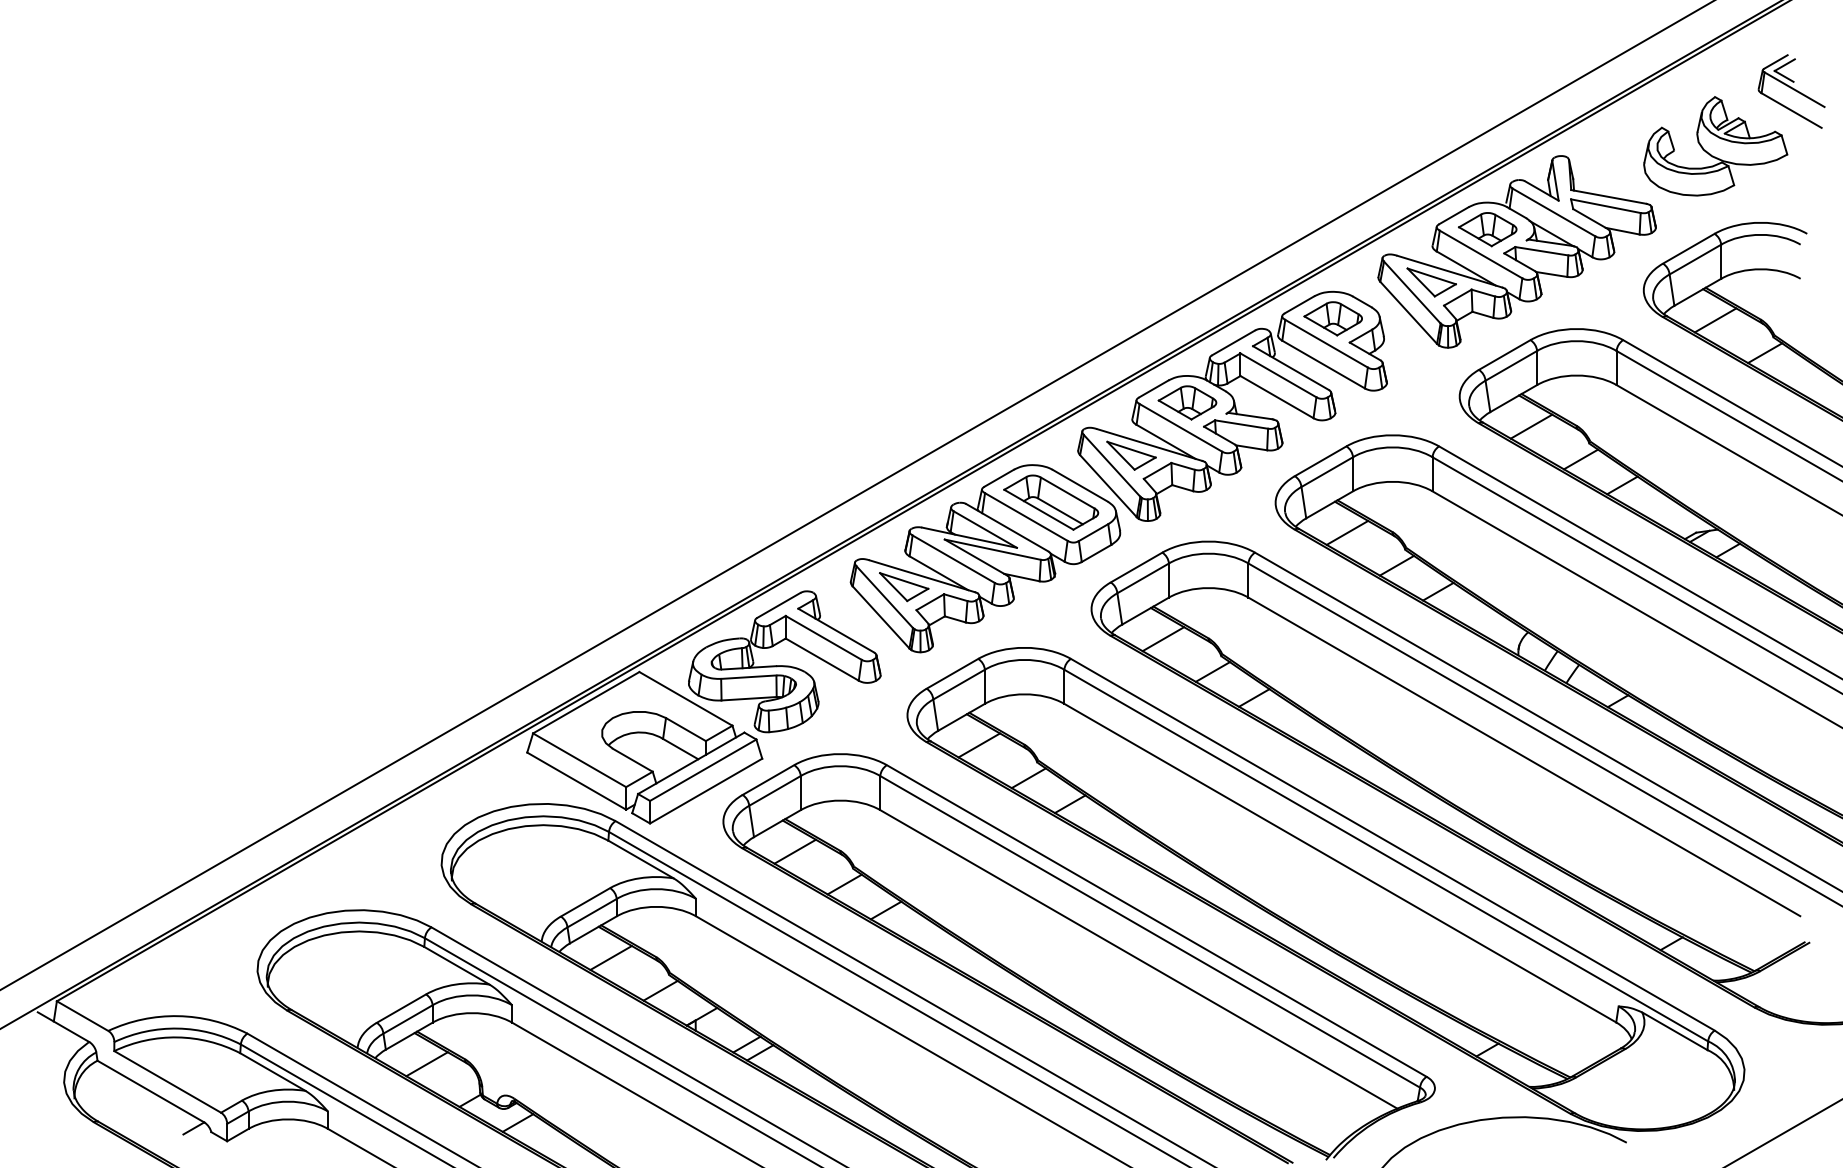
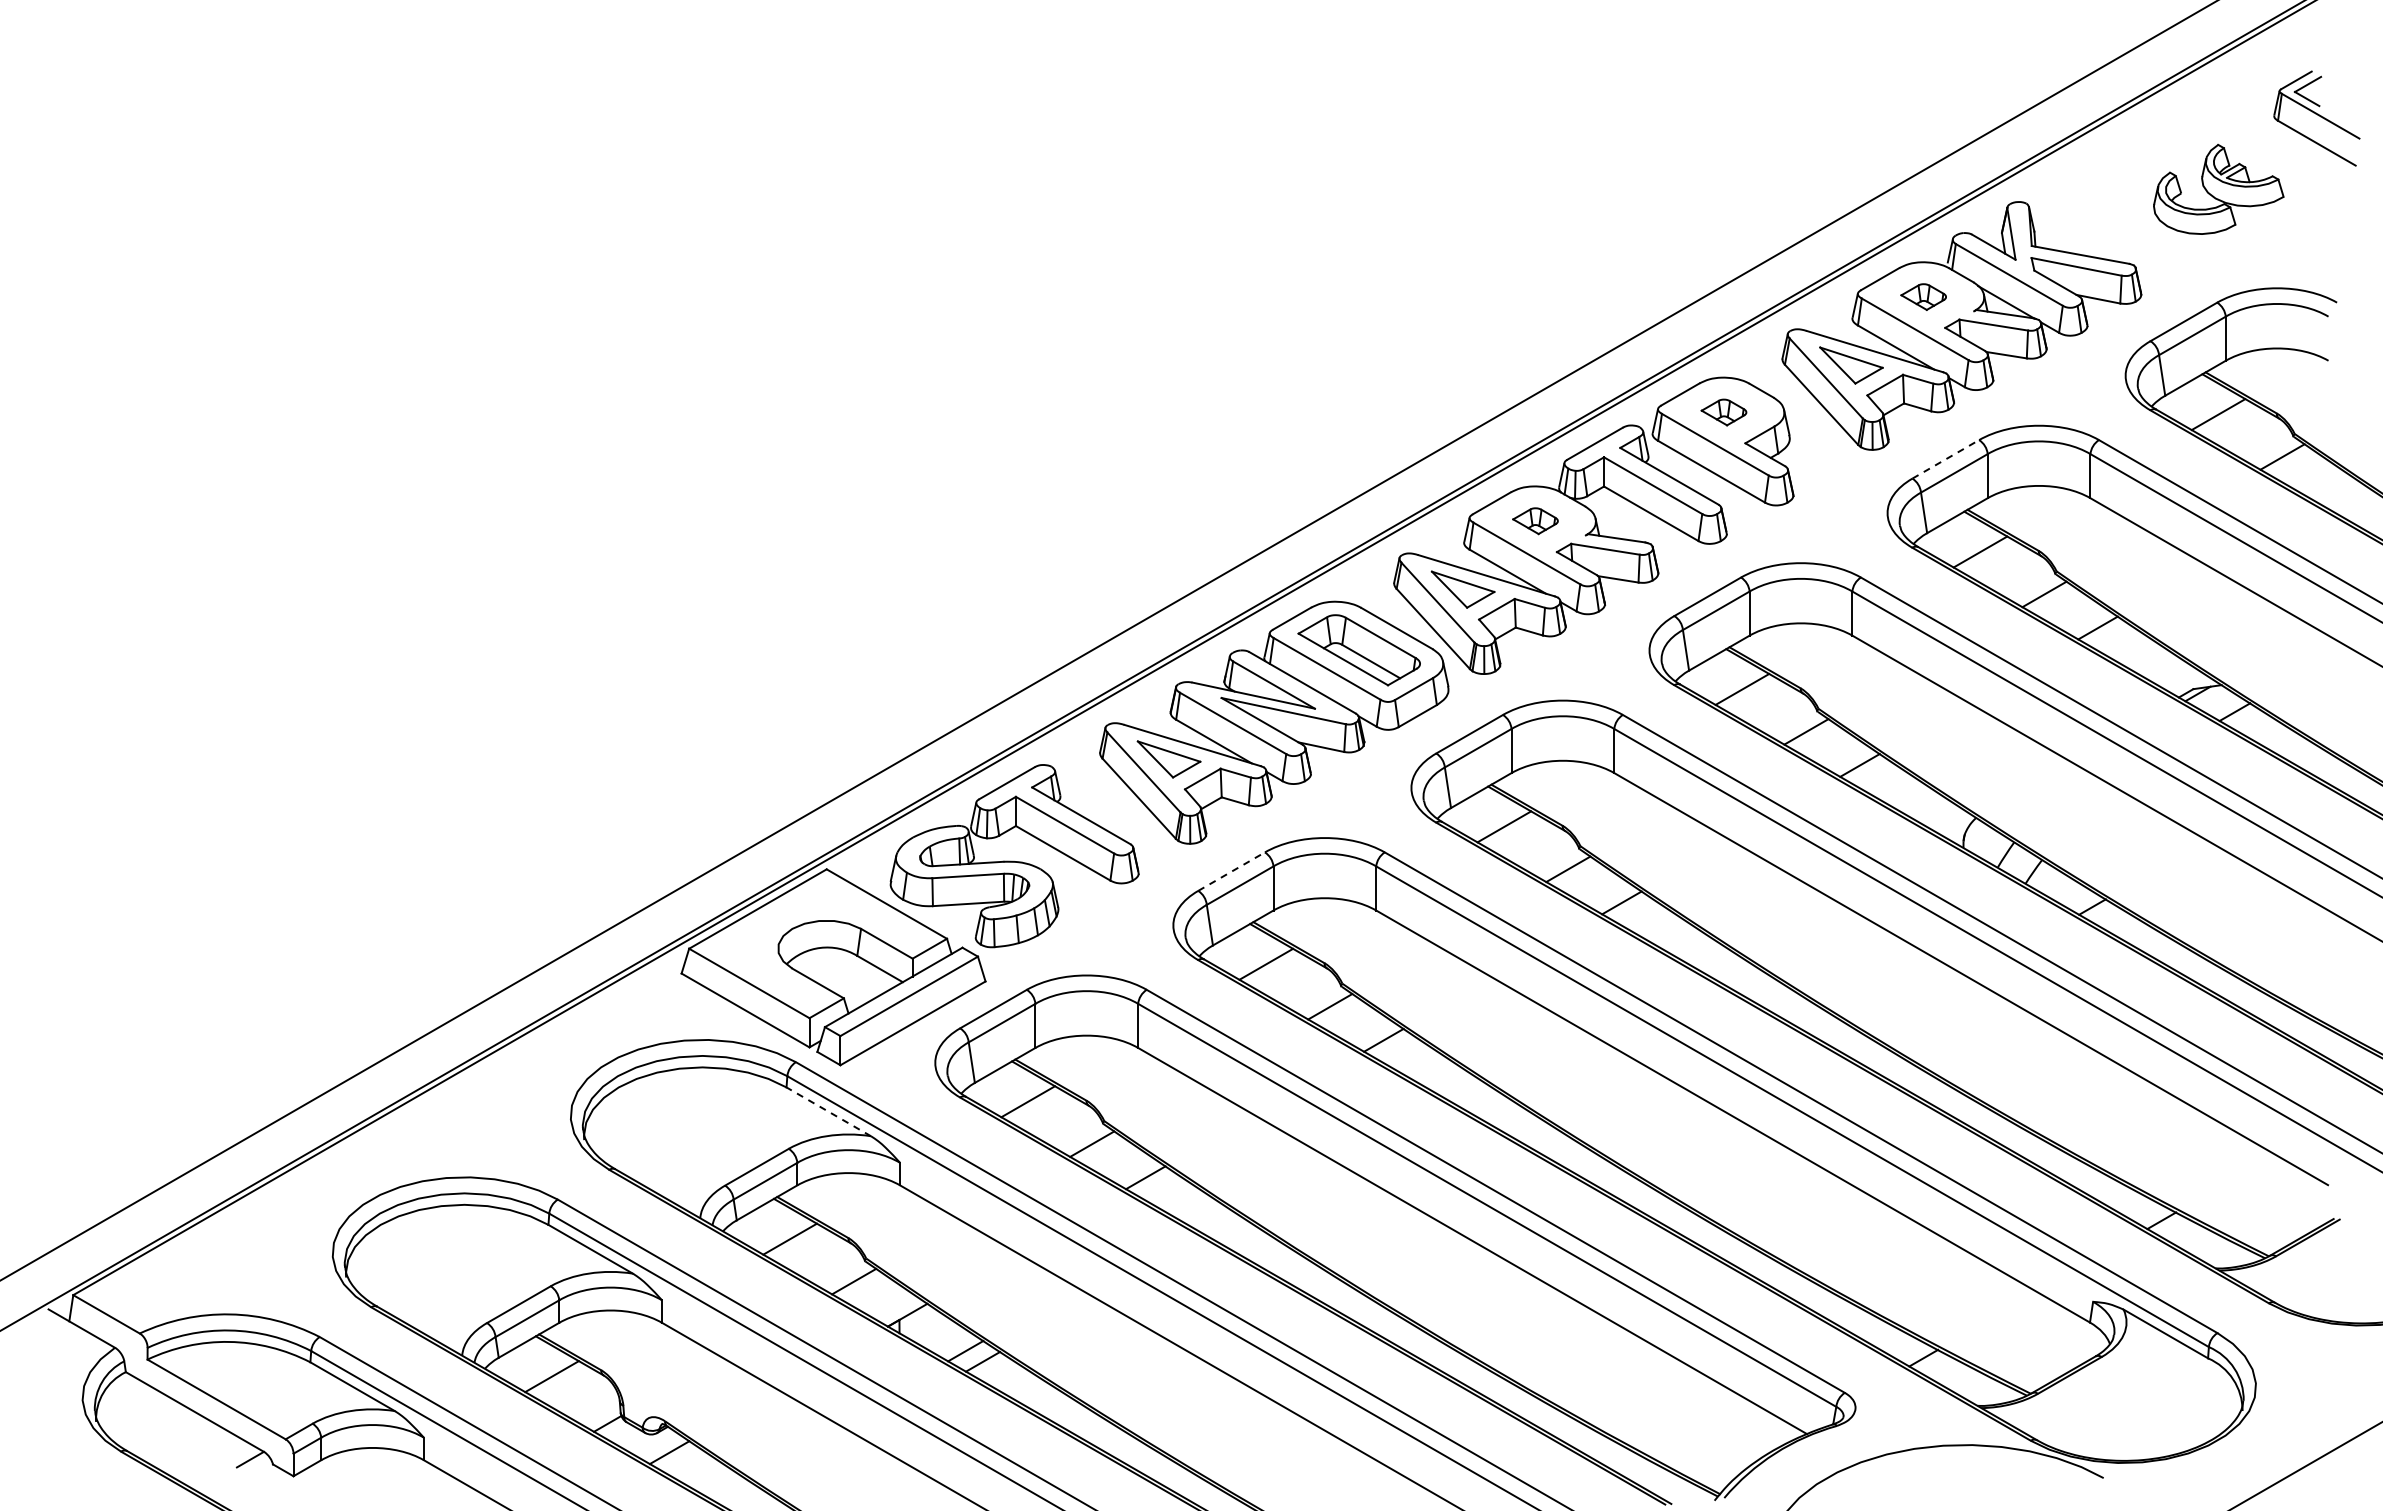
part: (1715, 146) -> (2218, 189), size x0.7
part: (1487, 229) -> (1923, 296), size x0.6
part: (1332, 318) -> (1723, 412), size x0.6
line: (1504, 355) -> (1945, 459), solid -> dashed
part: (1187, 402) -> (1535, 520), size x0.6
line: (952, 673) -> (1231, 871), solid -> dashed
line: (640, 859) -> (828, 1111), solid -> dashed

